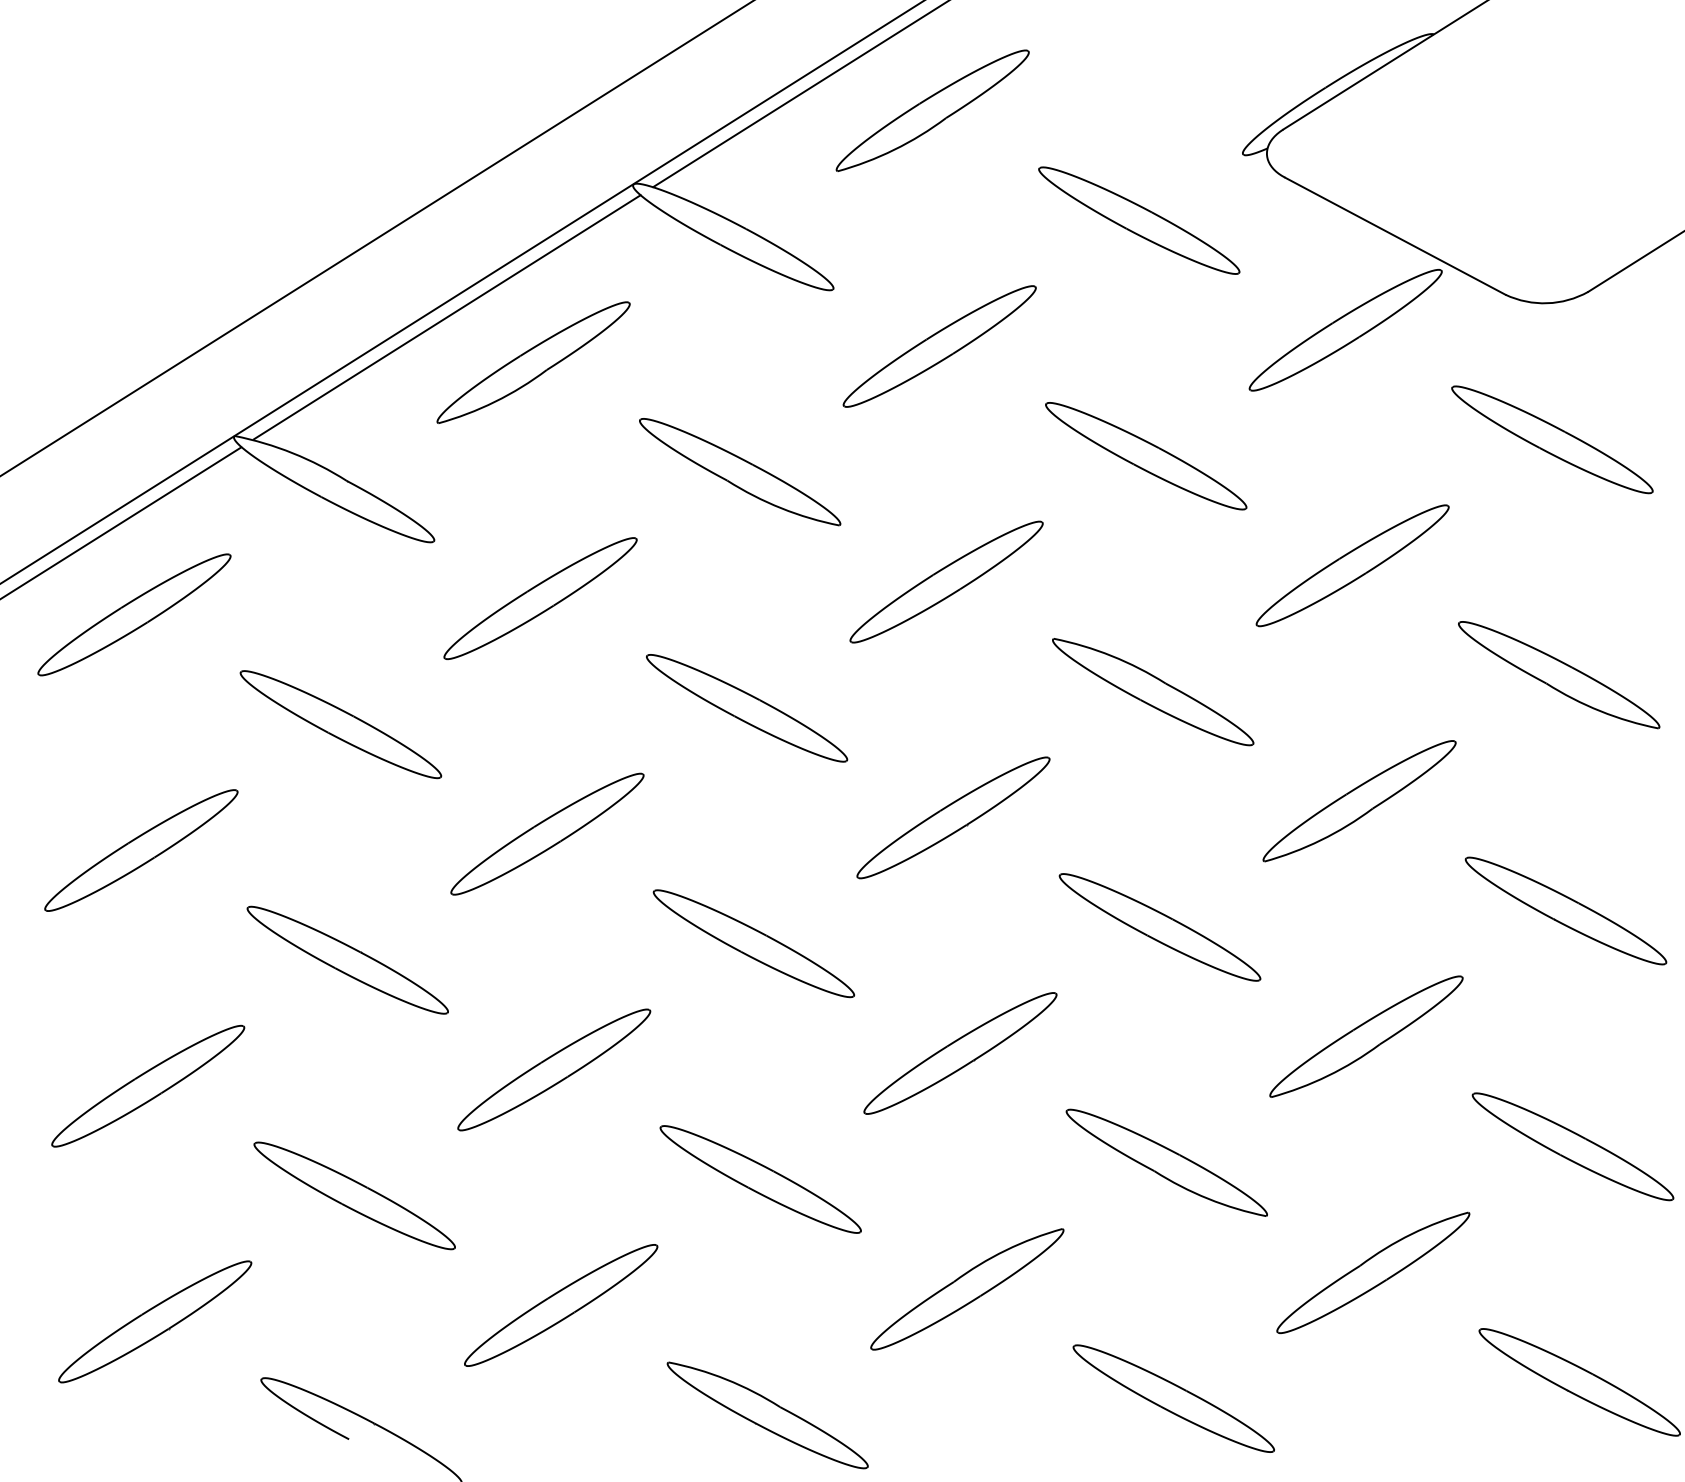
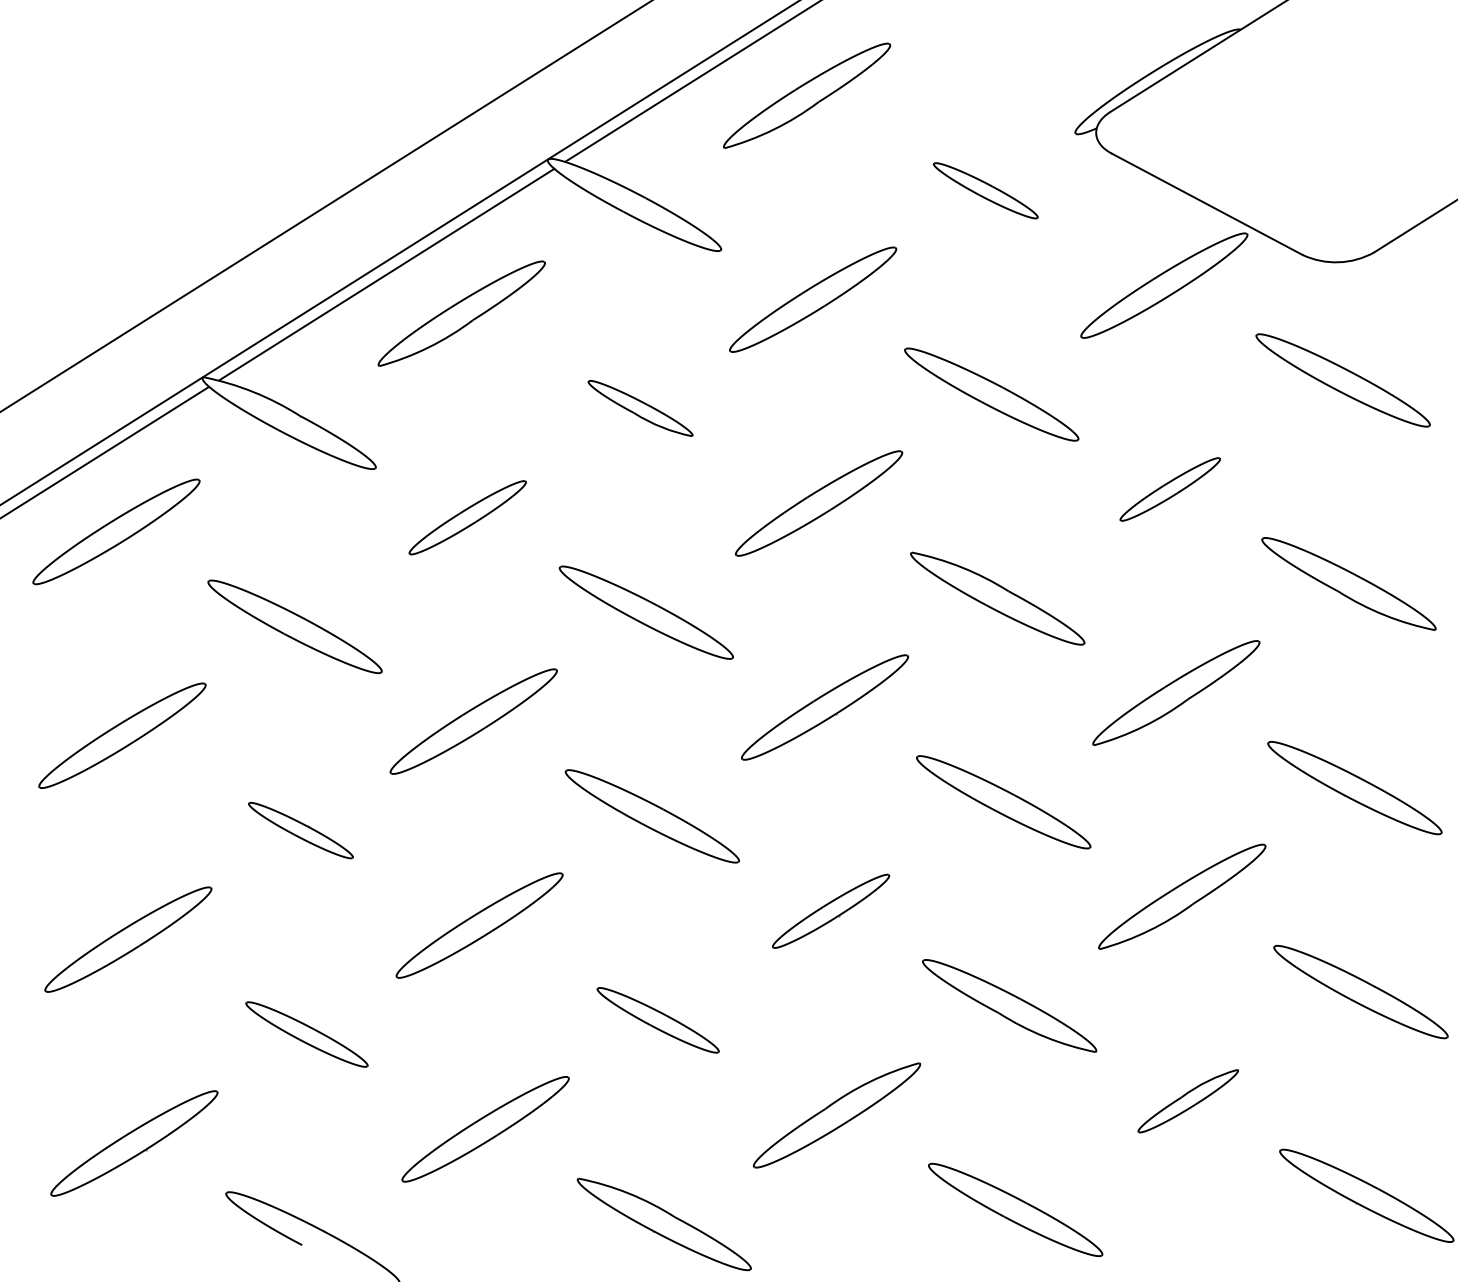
part: (1139, 220) -> (985, 190), size x0.6
part: (740, 472) -> (640, 408), size x0.6
part: (1352, 565) -> (1170, 489), size x0.6
part: (540, 598) -> (467, 517), size x0.7
part: (347, 959) -> (300, 830), size x0.6
part: (960, 1053) -> (831, 911), size x0.7
part: (760, 1179) -> (658, 1020), size x0.7
part: (354, 1195) -> (306, 1034), size x0.7
part: (1373, 1272) -> (1188, 1100), size x0.6

